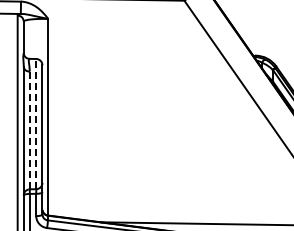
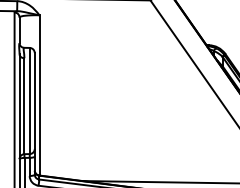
line: (36, 123) -> (29, 100), dashed -> solid
line: (29, 130) -> (24, 106), dashed -> solid

